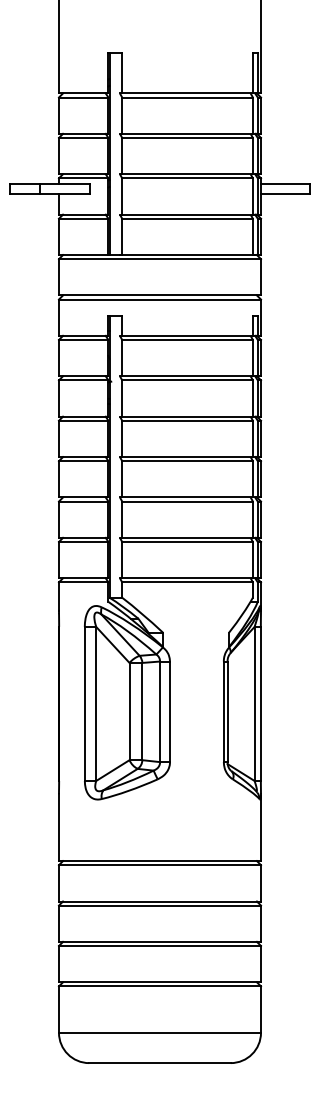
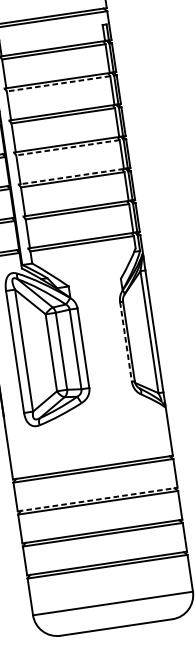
line: (187, 380) -> (58, 83), solid -> dashed
line: (187, 461) -> (68, 148), solid -> dashed
line: (187, 497) -> (72, 176), solid -> dashed
line: (223, 712) -> (125, 342), solid -> dashed
line: (160, 901) -> (98, 499), solid -> dashed

